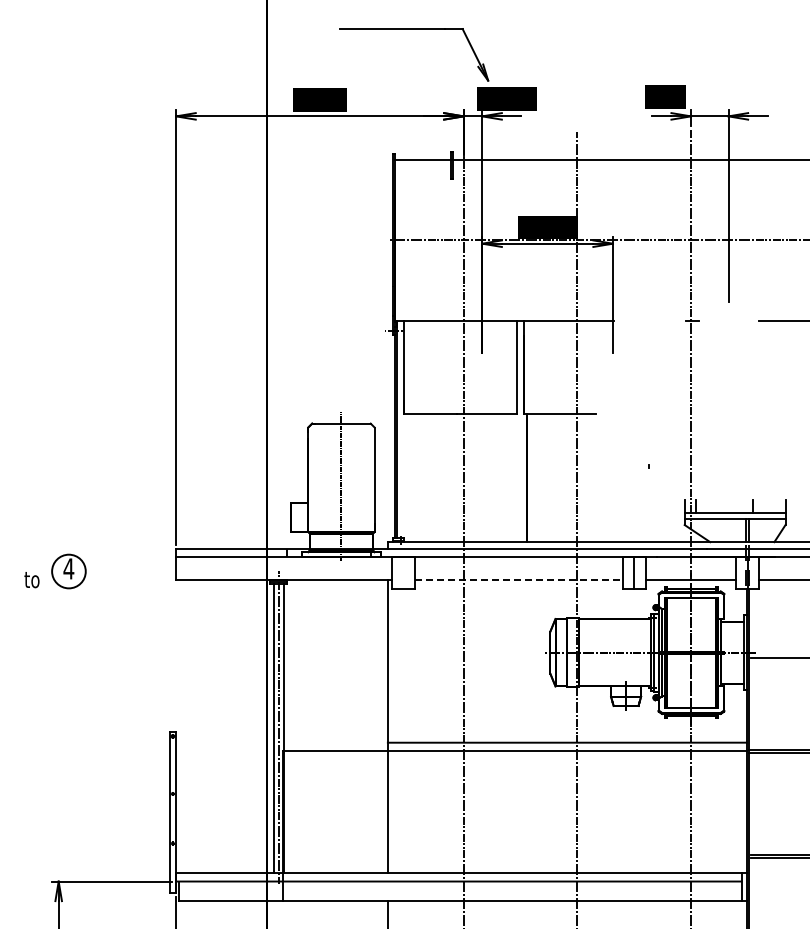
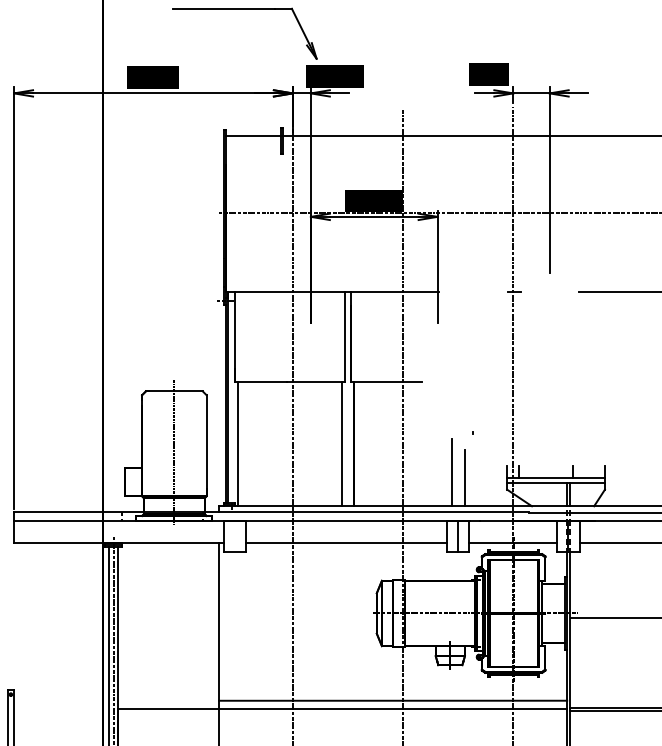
line: (407, 478) -> (238, 444), added
line: (513, 478) -> (341, 444), added
line: (627, 507) -> (451, 472), added
line: (640, 513) -> (464, 478), added
line: (518, 579) -> (346, 542), dashed -> solid

